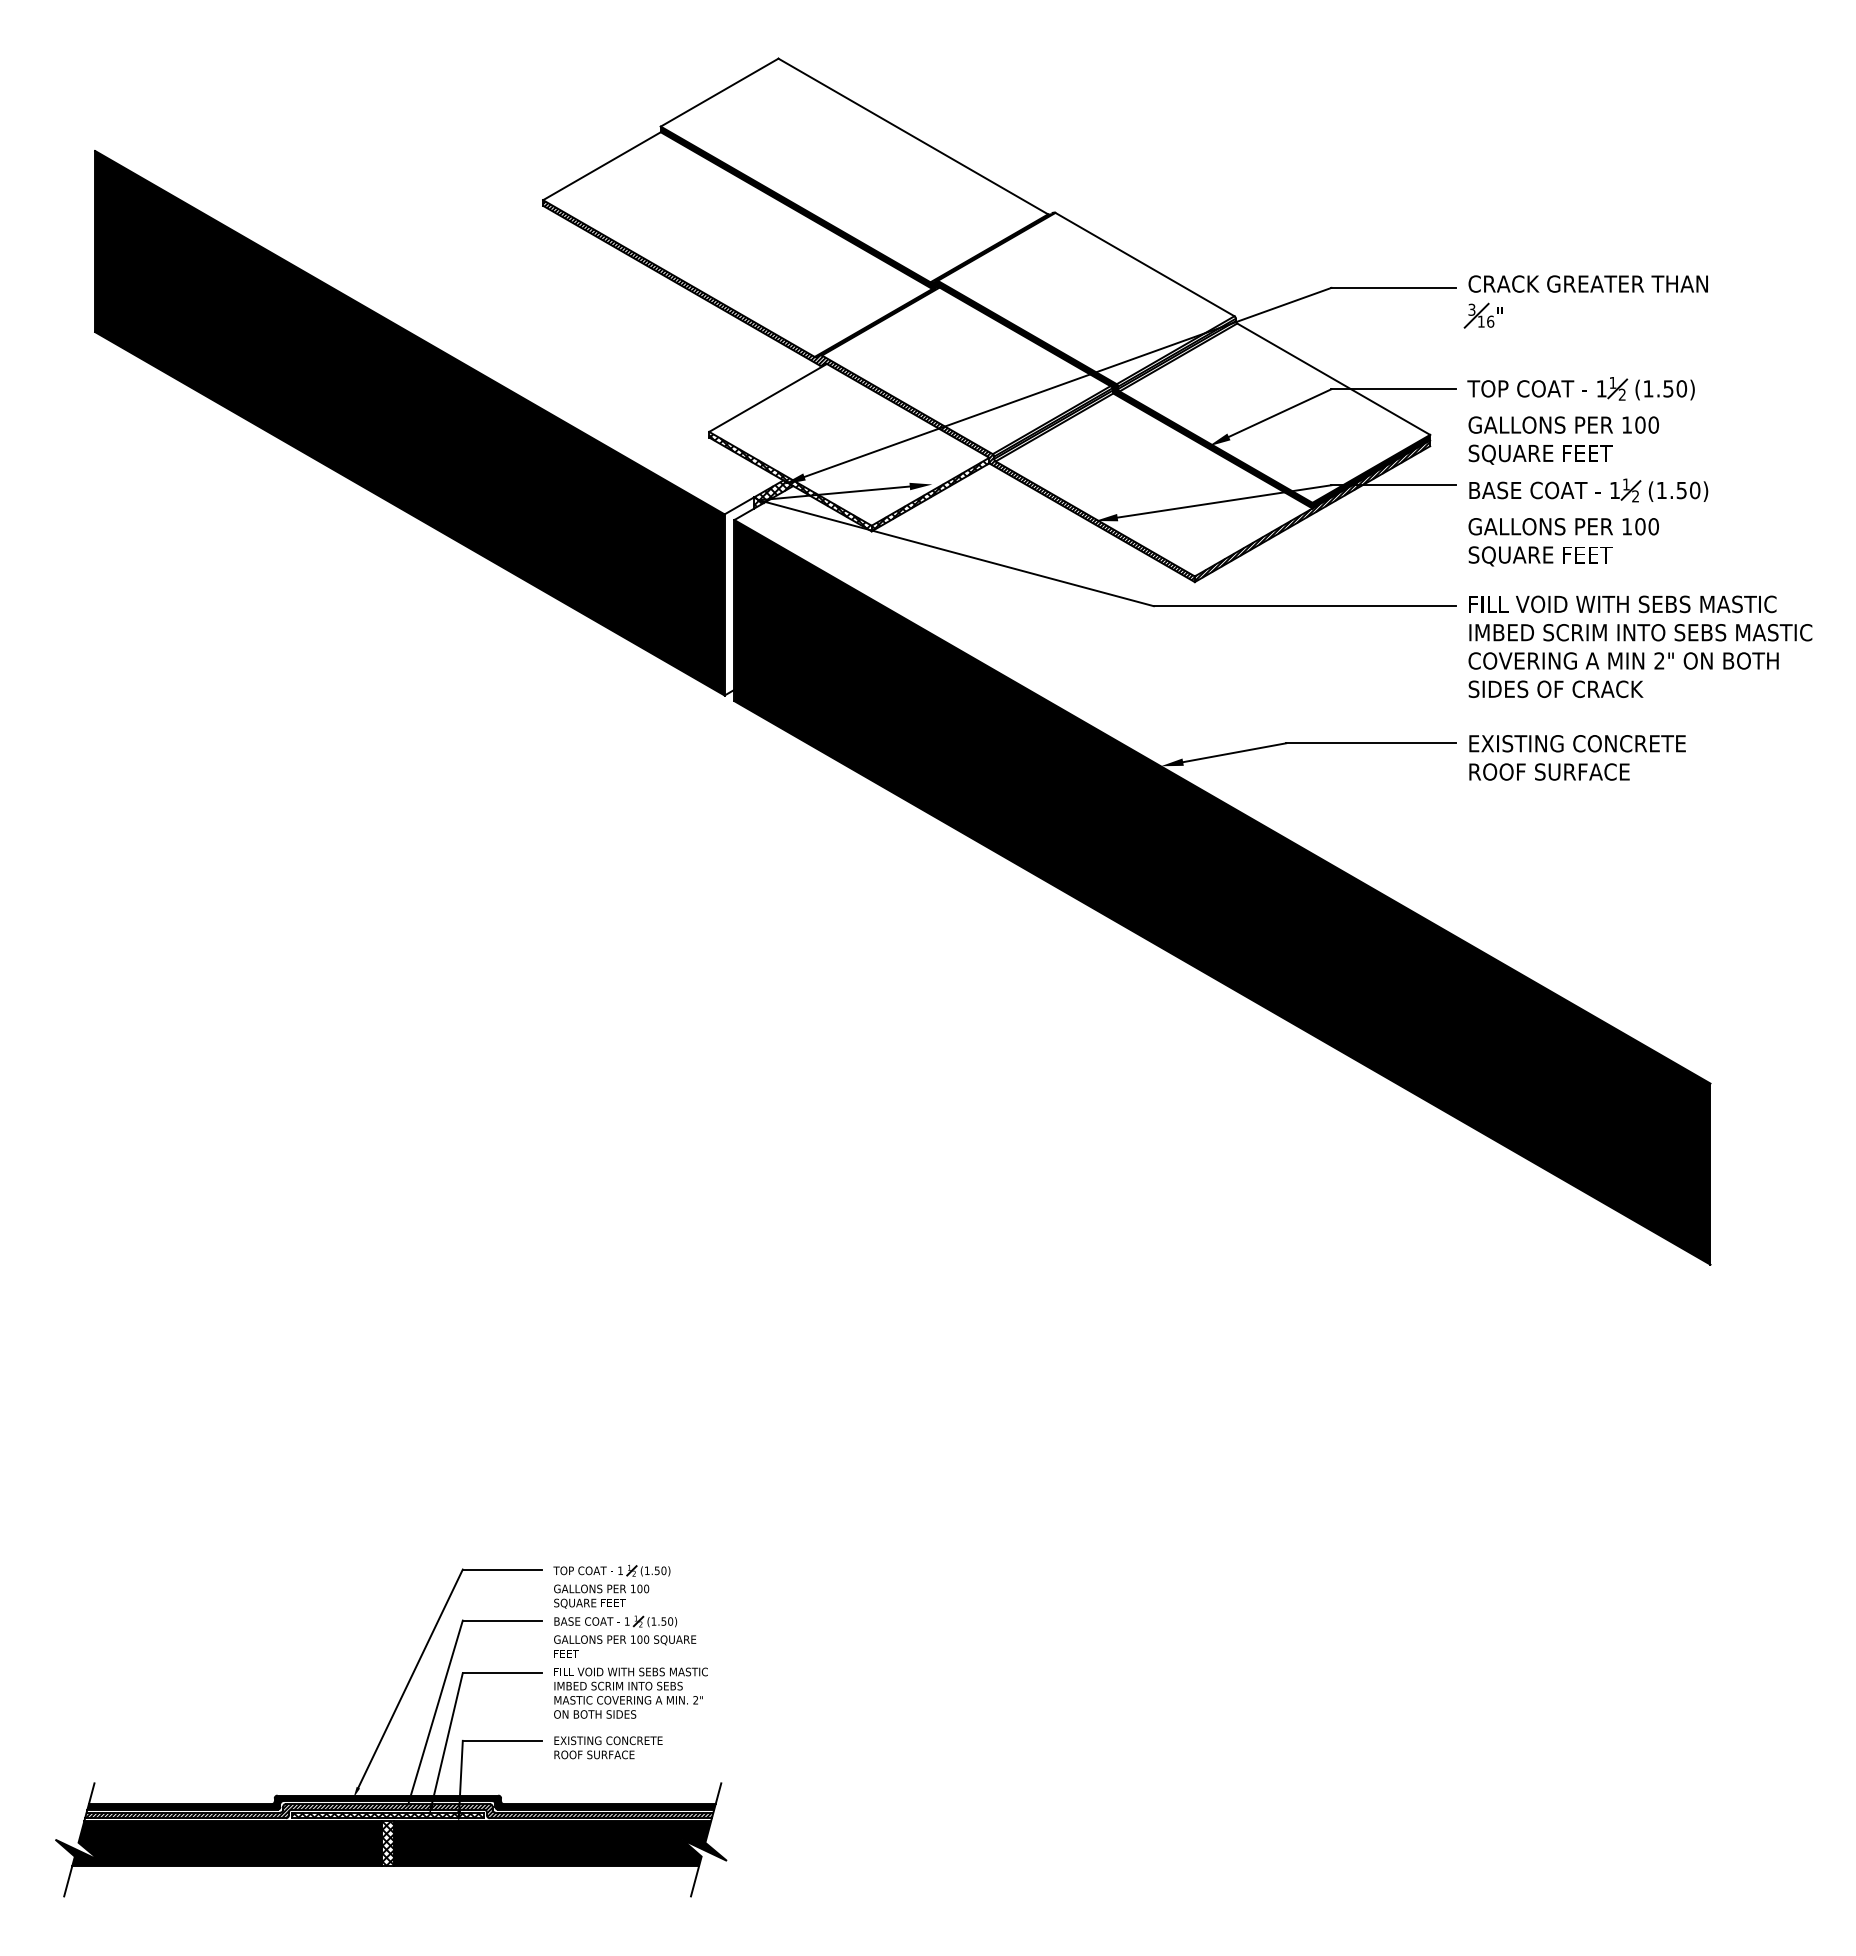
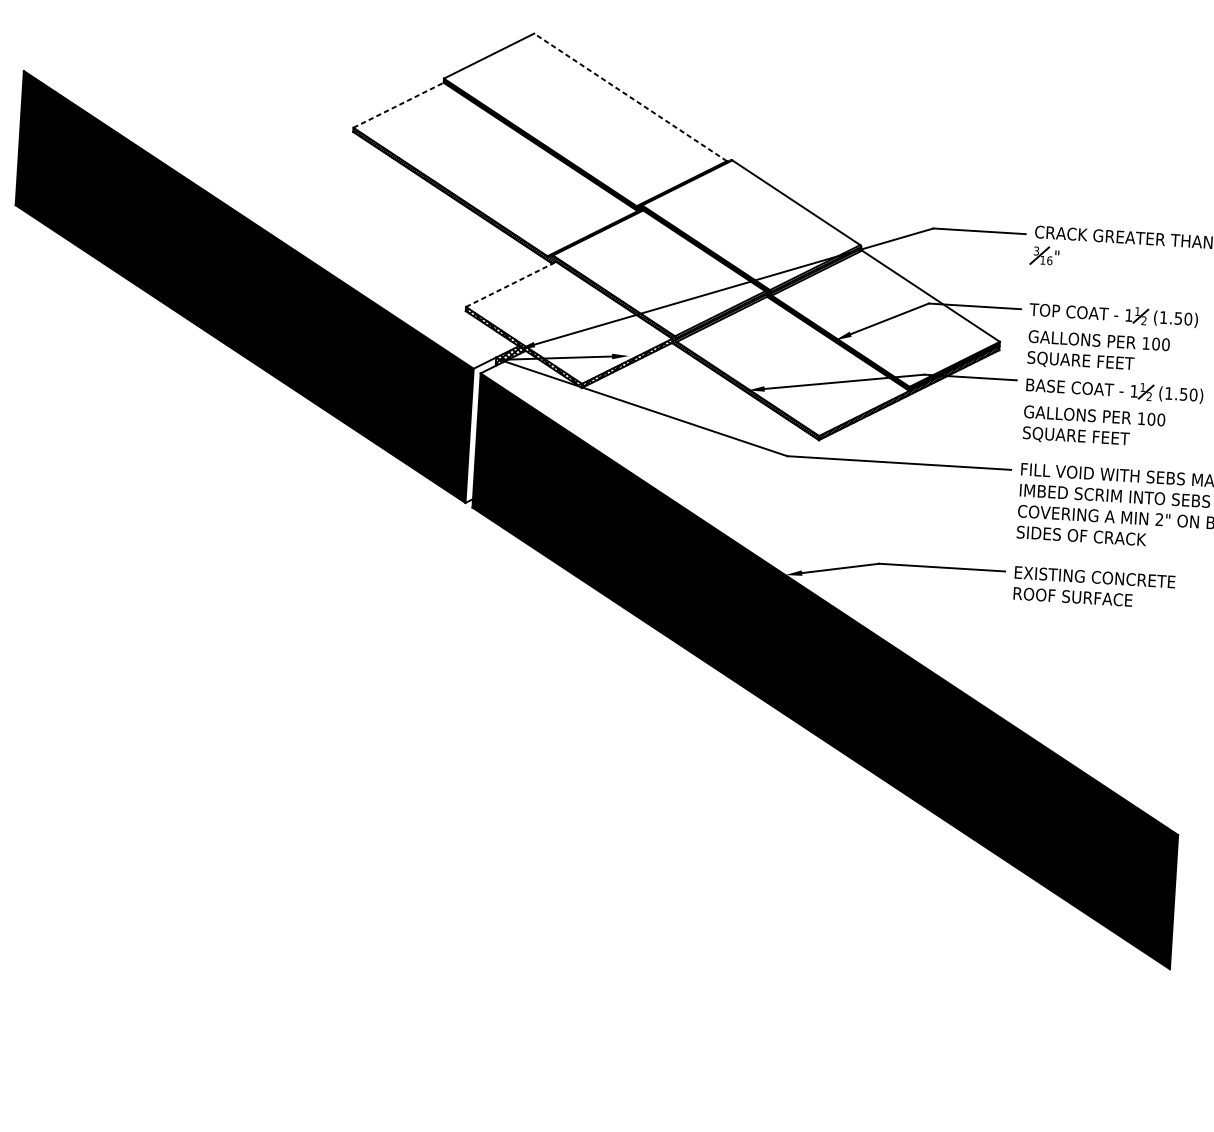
line: (913, 136) -> (630, 97), solid -> dashed
line: (601, 166) -> (398, 105), solid -> dashed
line: (768, 397) -> (511, 284), solid -> dashed

